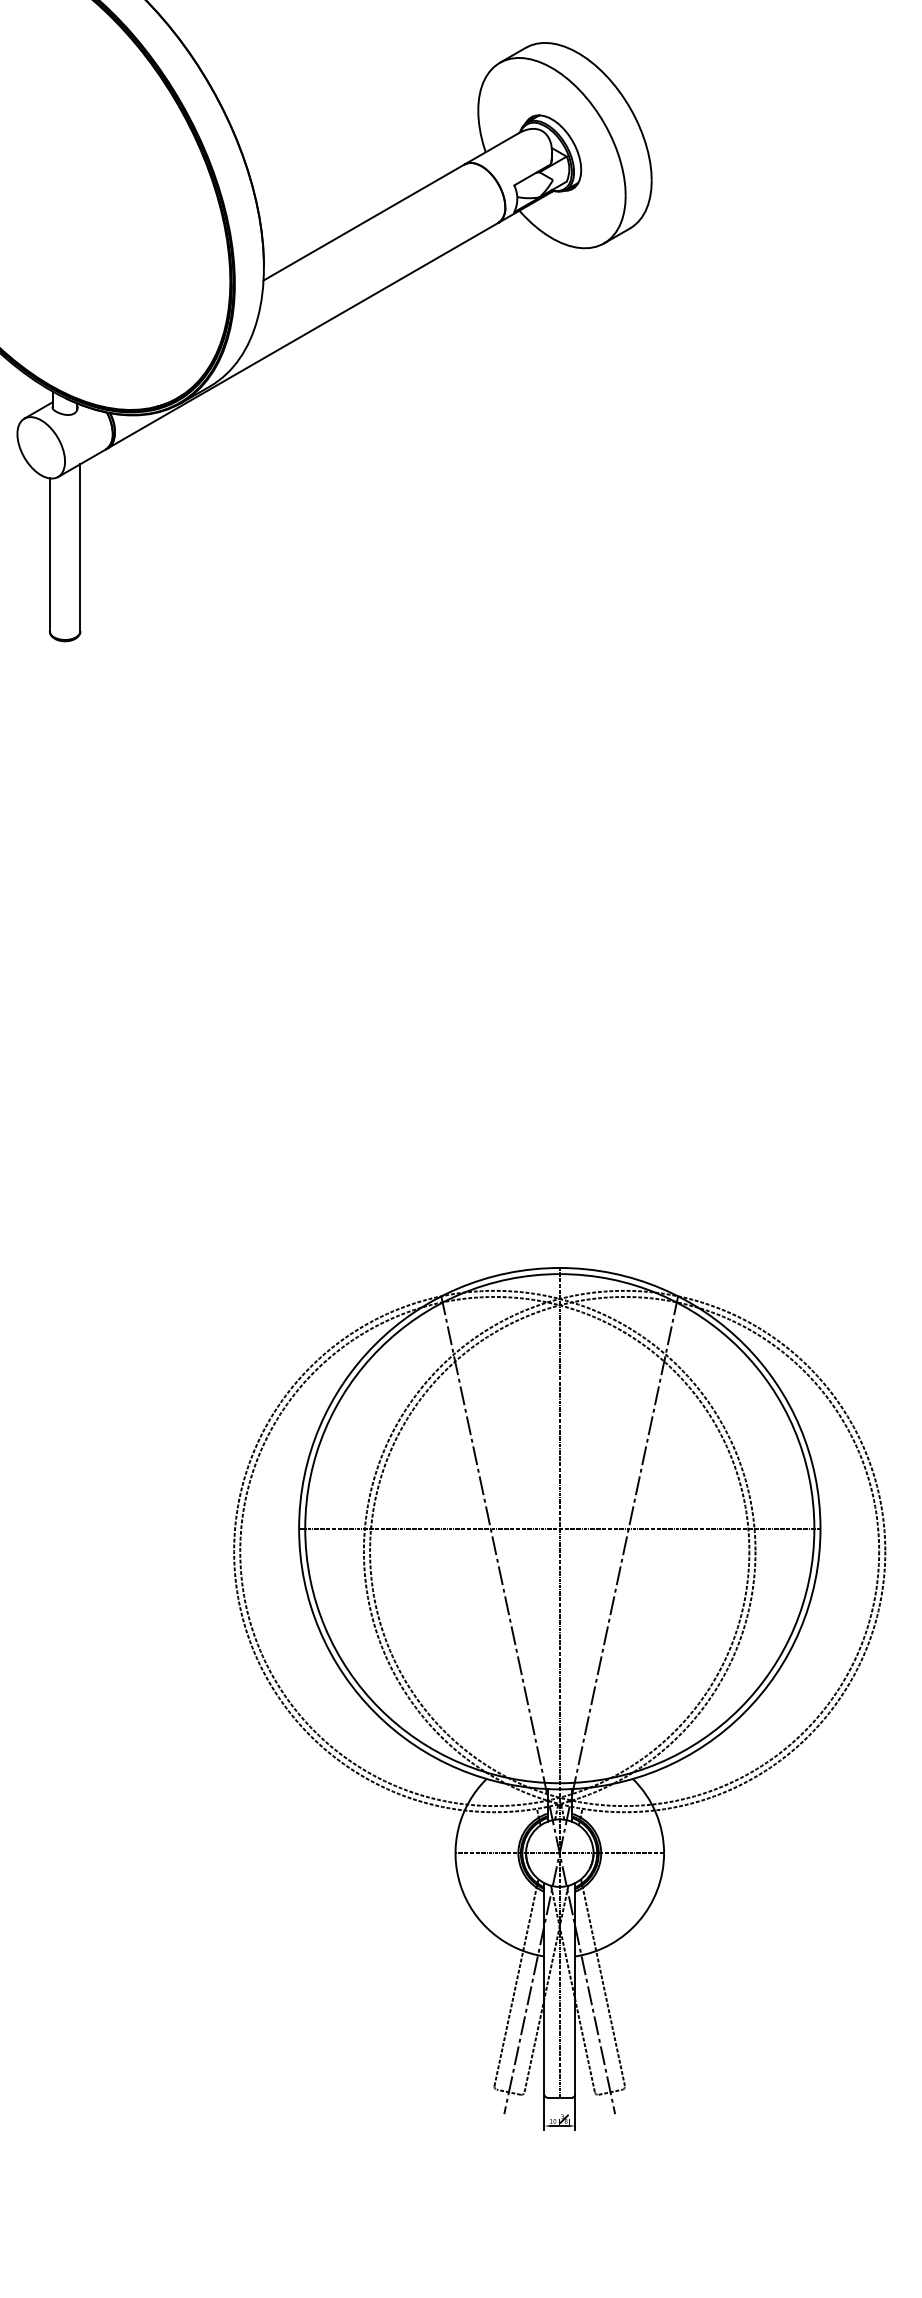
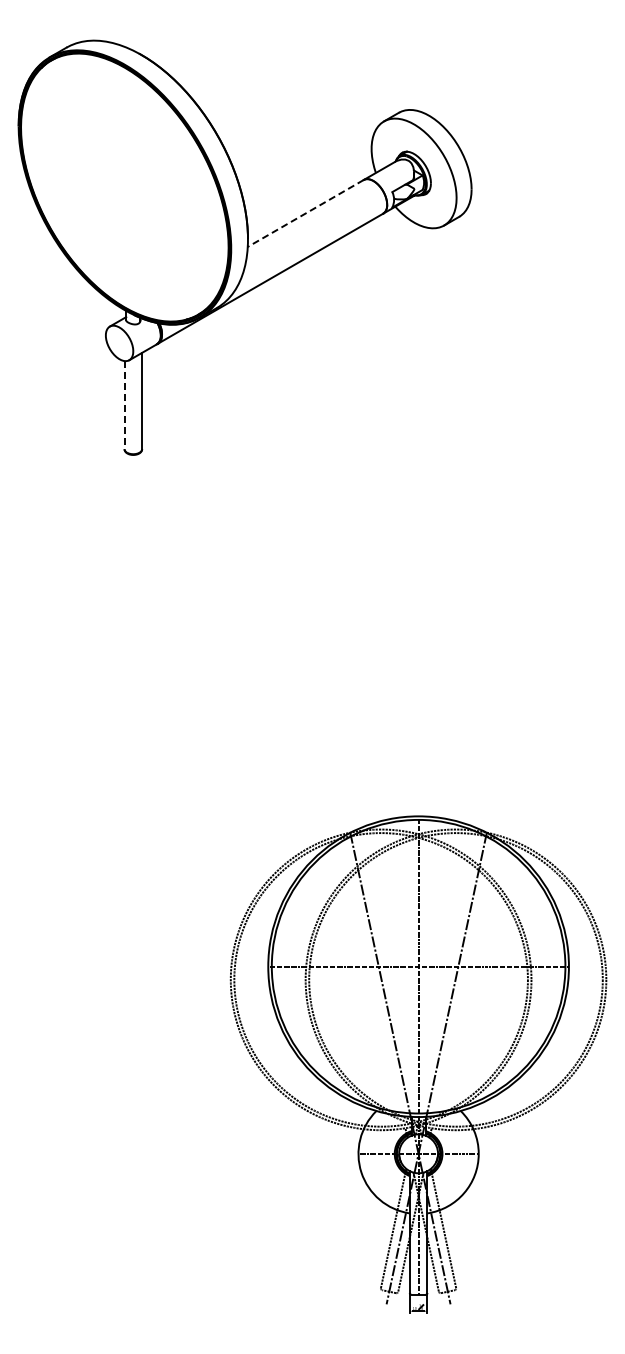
line: (363, 222) -> (305, 213), solid -> dashed
line: (49, 555) -> (124, 405), solid -> dashed

